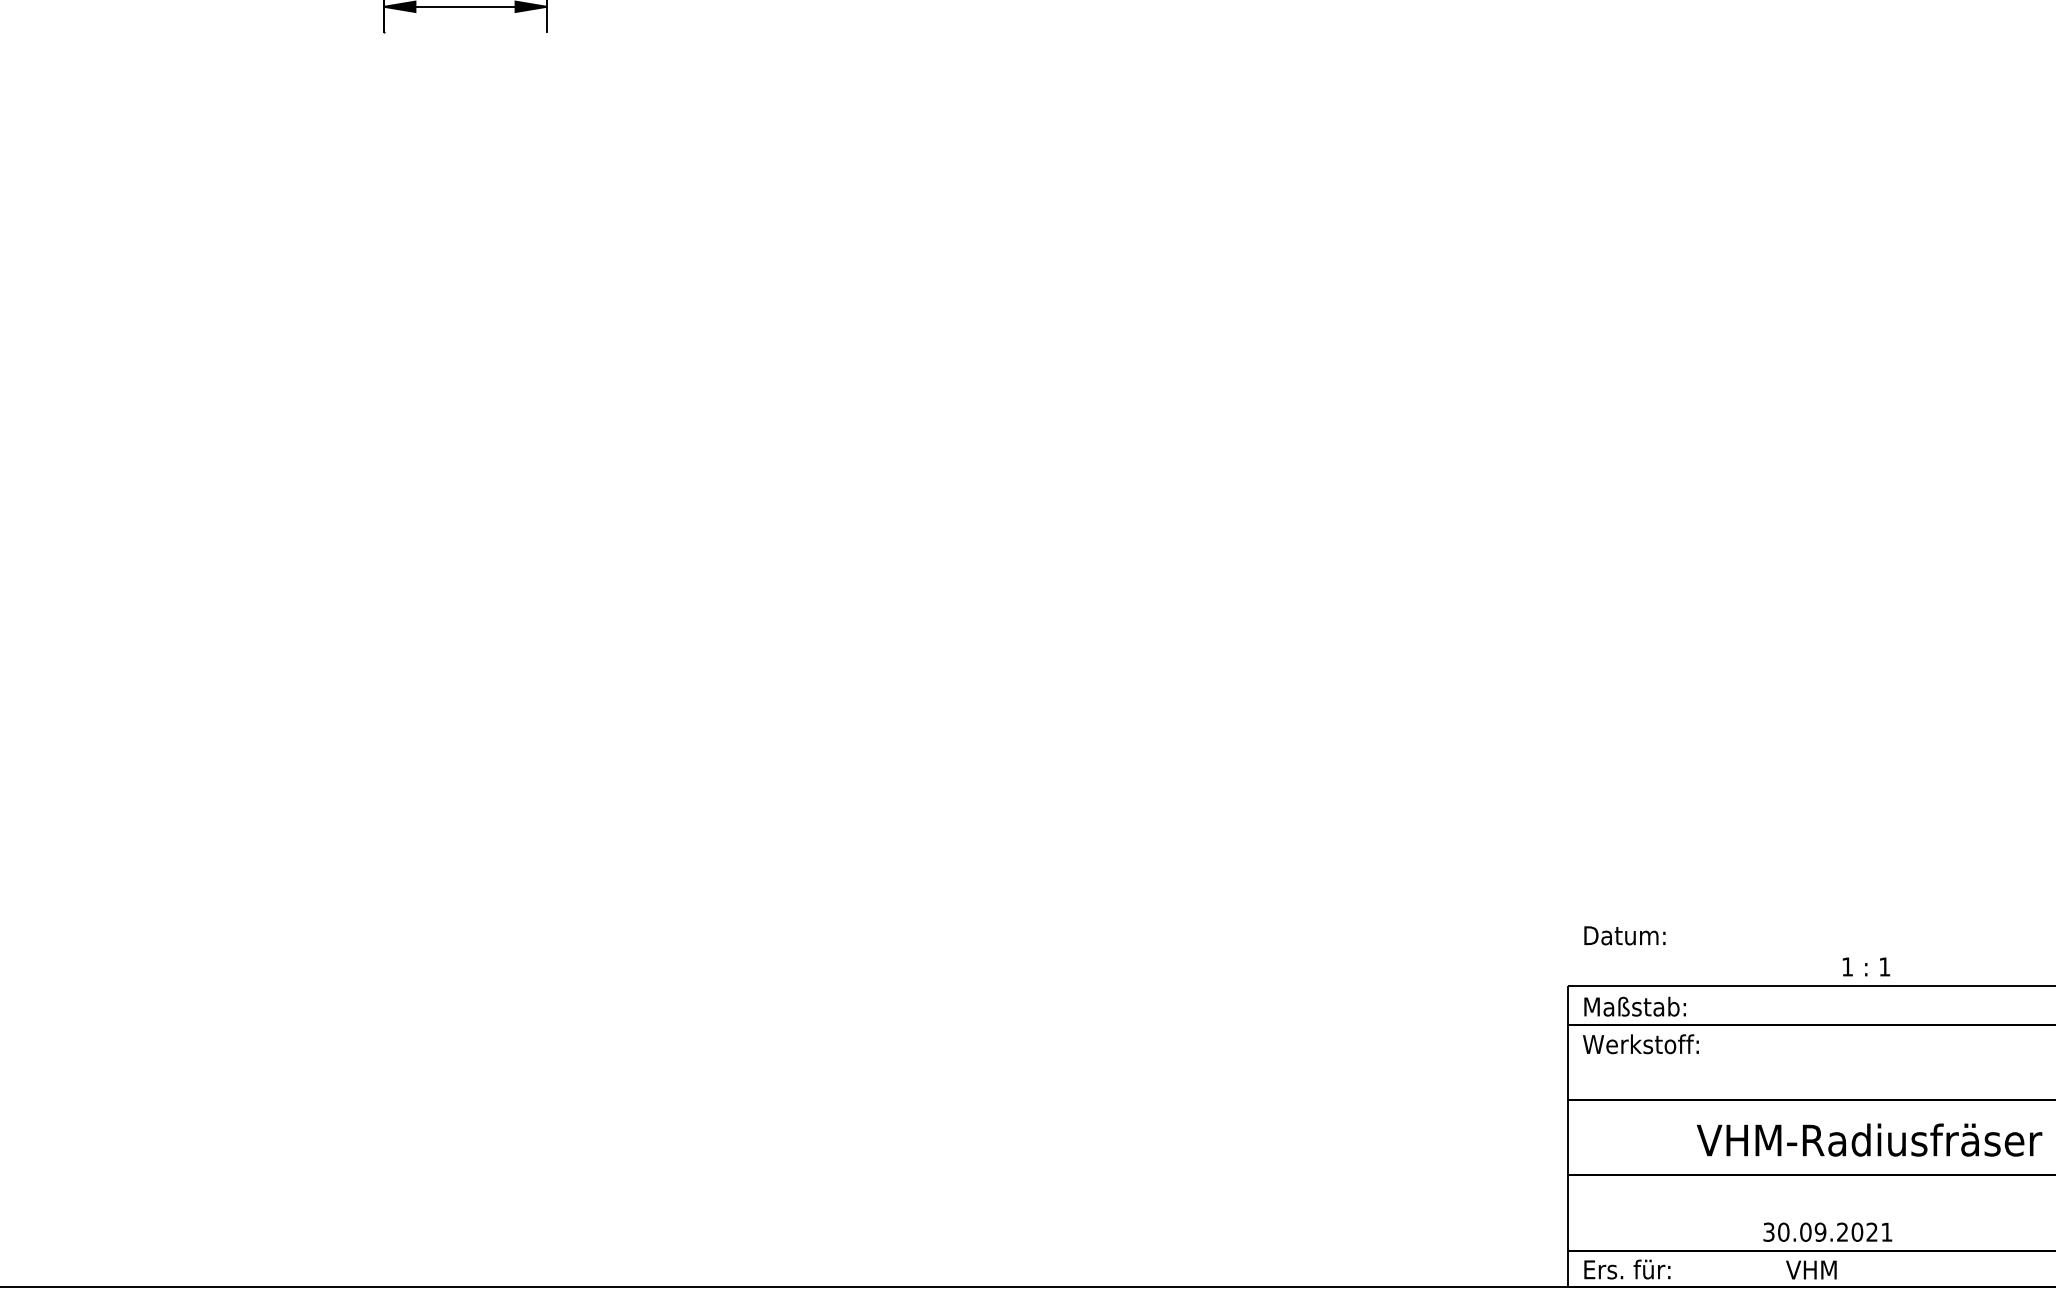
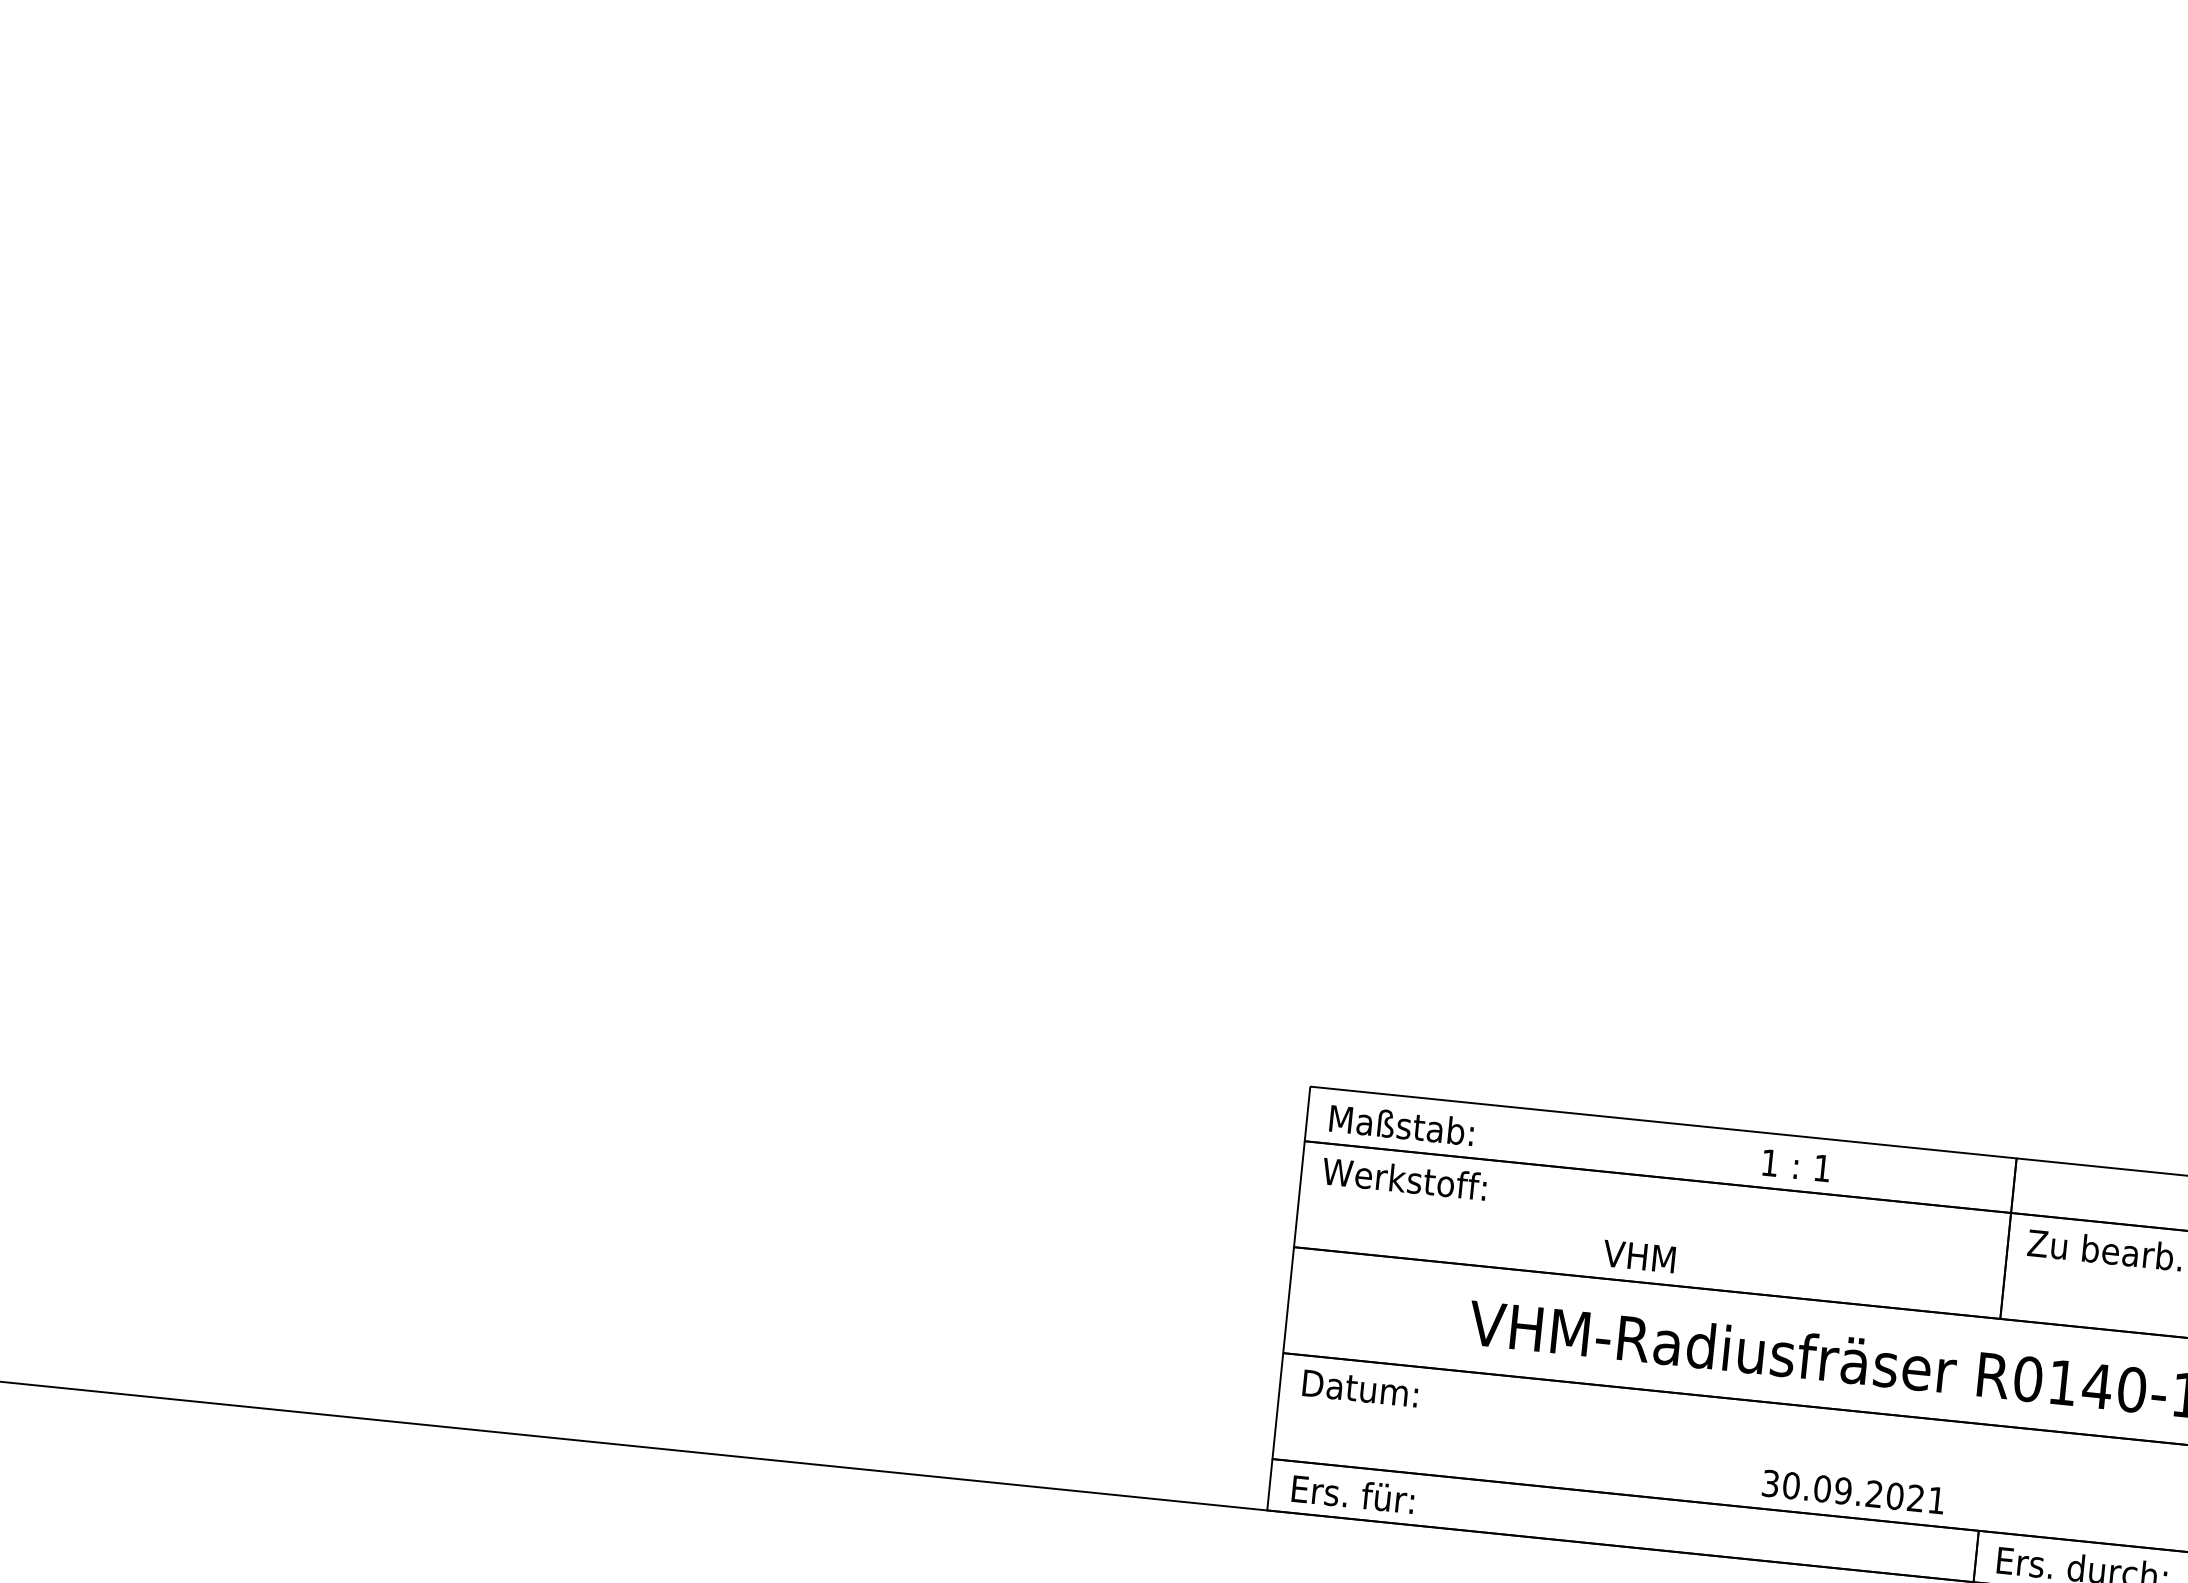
text: (1624, 935) -> (1359, 1388), moved
text: (1866, 966) -> (1796, 1165), moved
text: (1827, 1231) -> (1853, 1490), moved
text: (1811, 1269) -> (1639, 1255), moved

